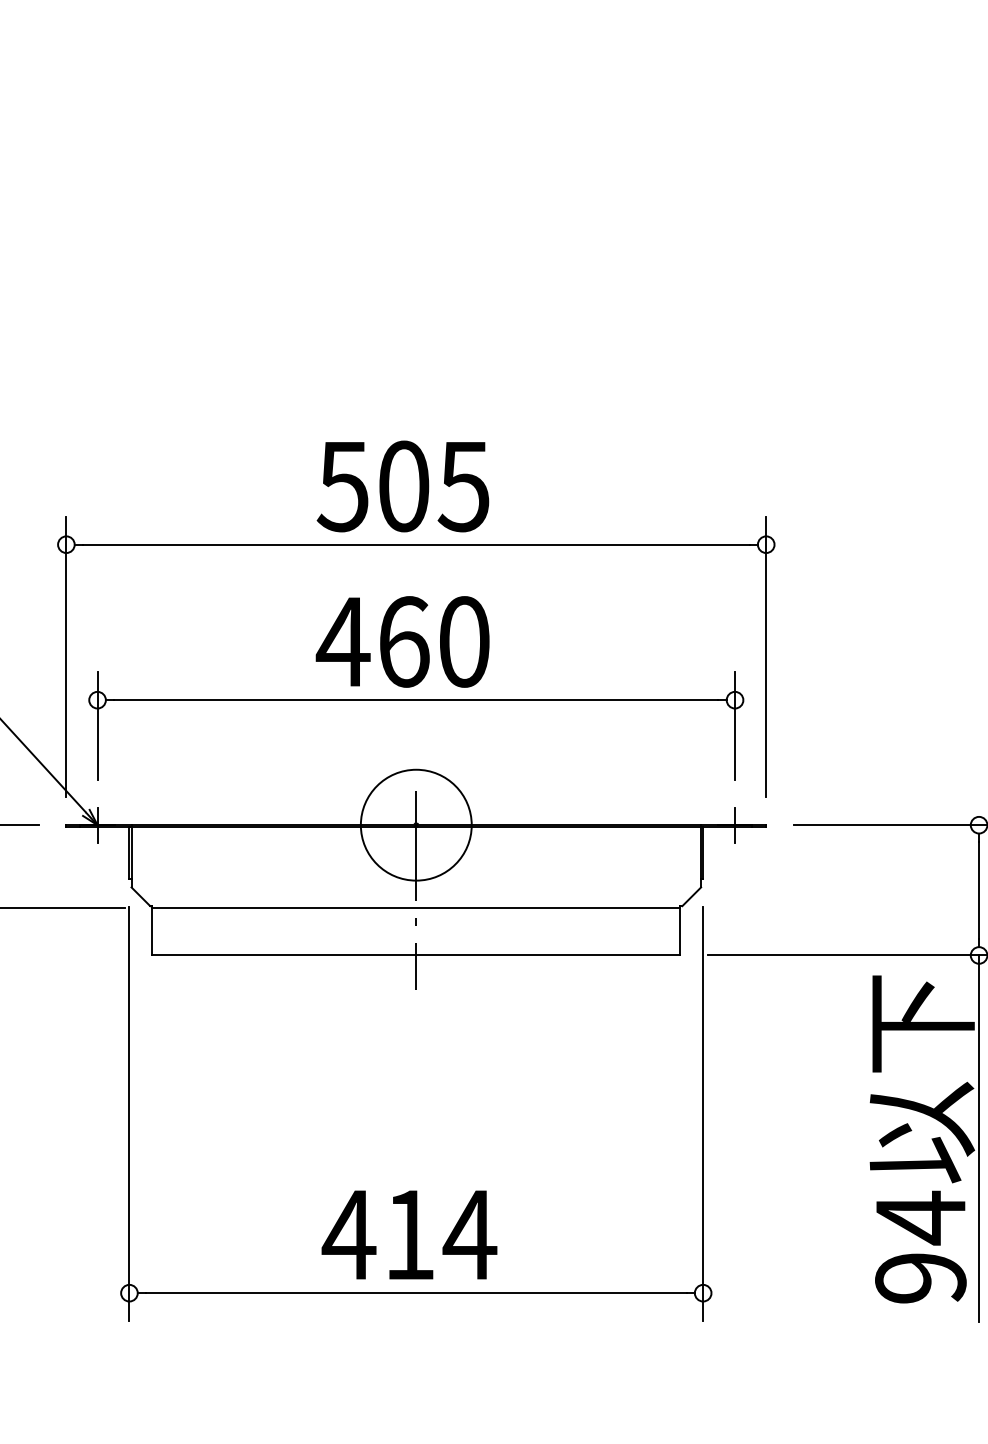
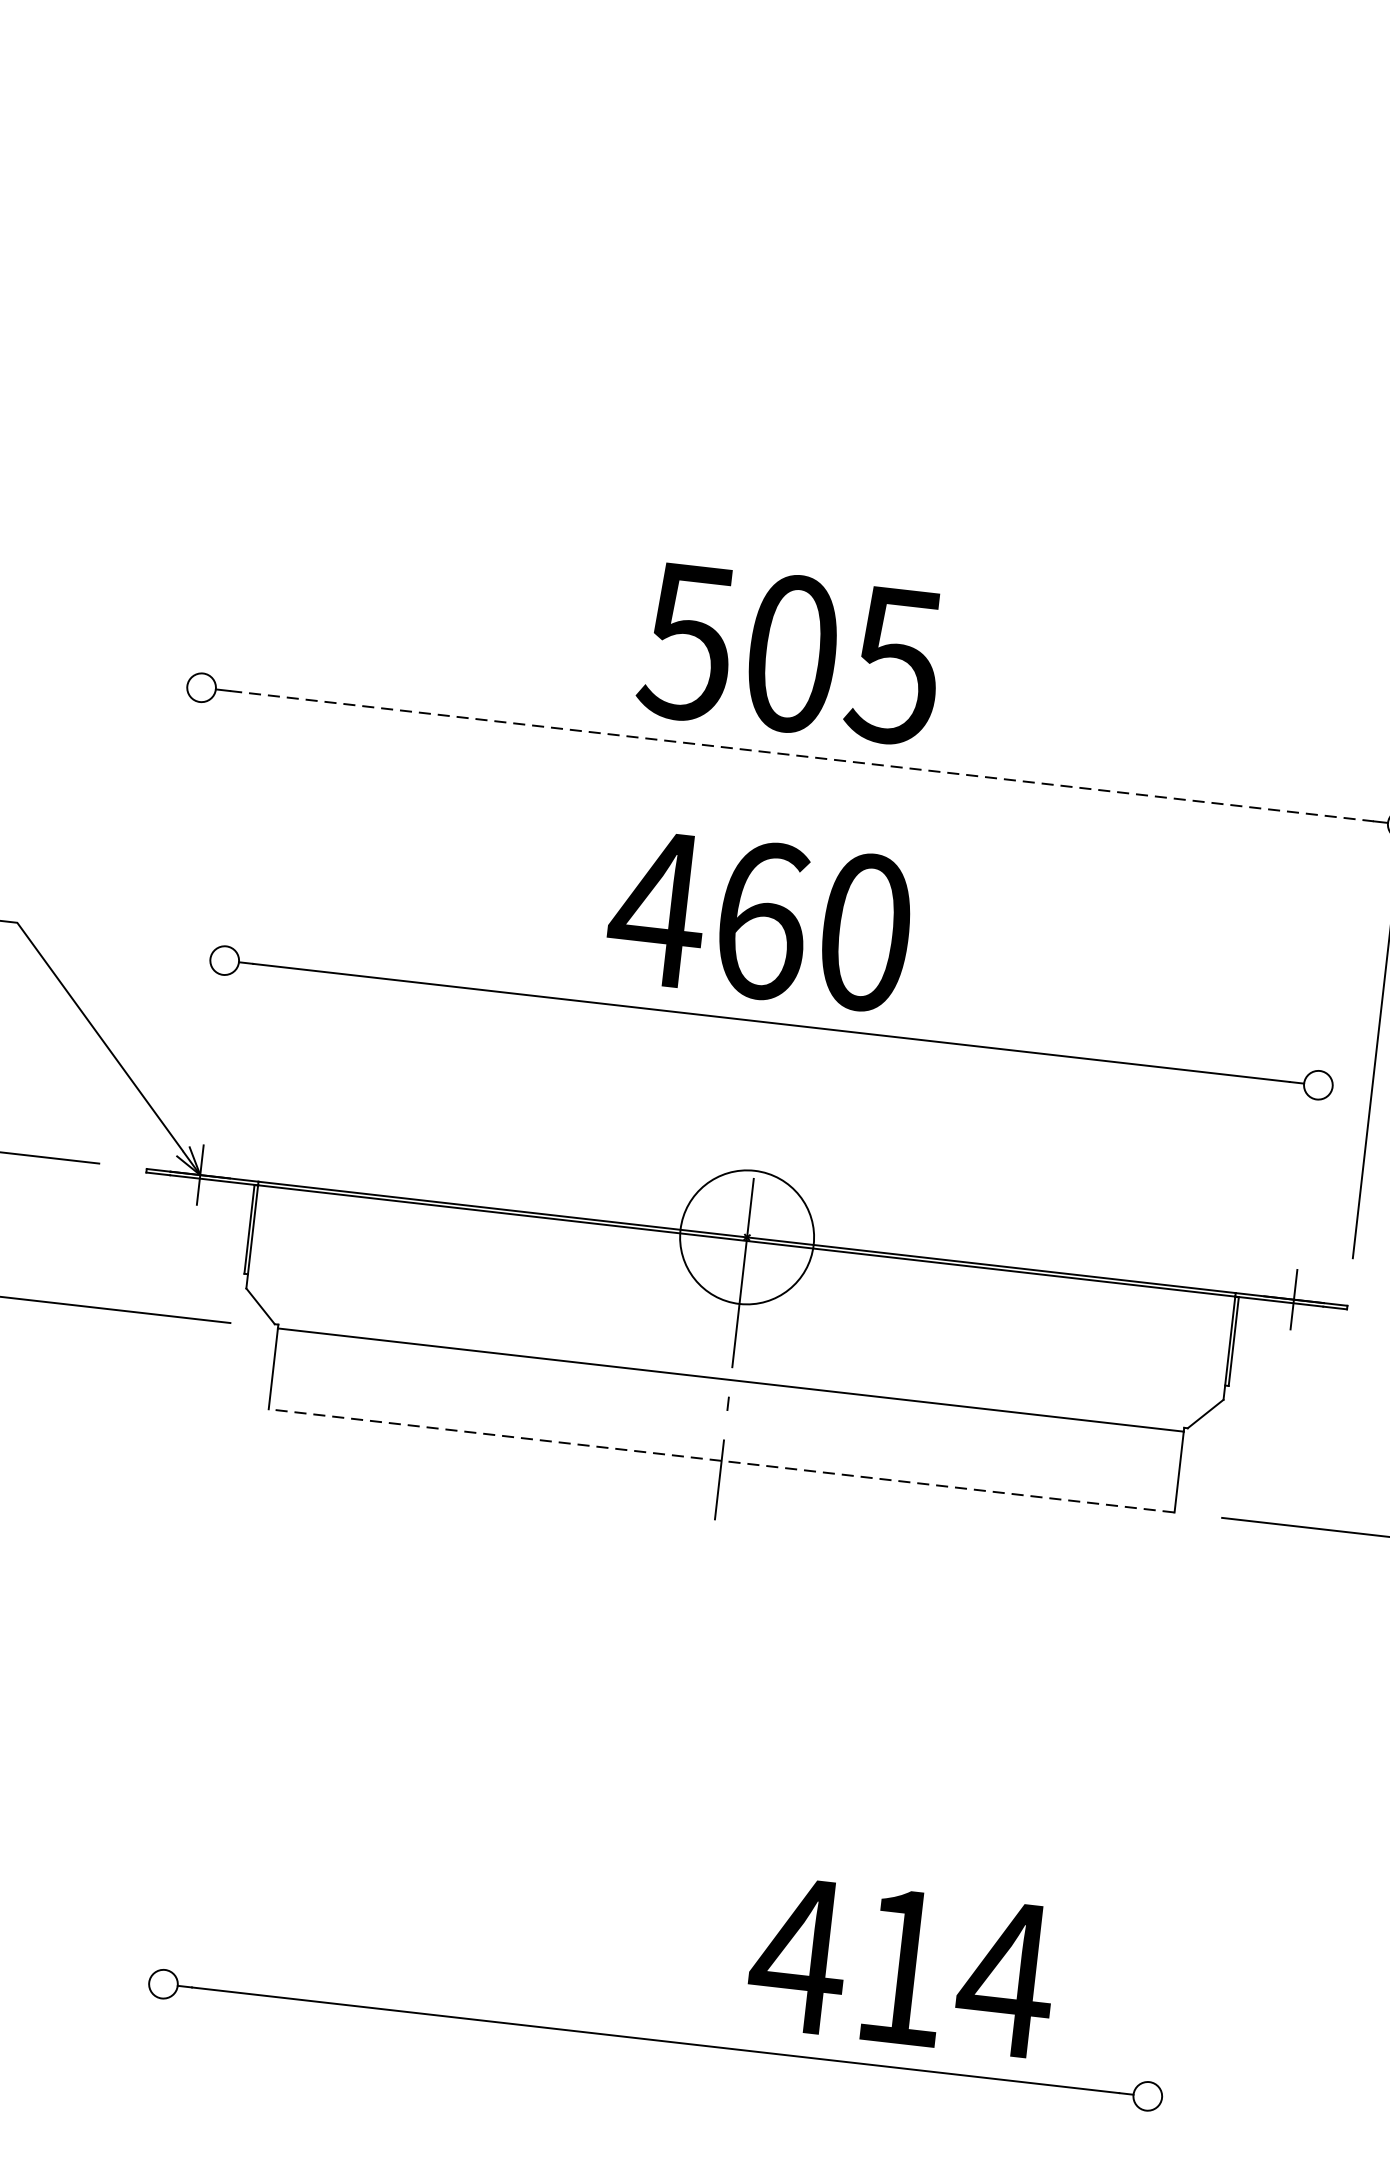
line: (416, 544) -> (802, 755), solid -> dashed
line: (66, 656) -> (179, 879), removed
line: (97, 726) -> (219, 1005), removed
line: (735, 726) -> (1314, 1130), removed
circle: (415, 824) -> (745, 1236), size x0.7
line: (415, 955) -> (720, 1460), solid -> dashed
line: (129, 1113) -> (198, 1675), removed
line: (703, 1113) -> (1183, 1788), removed
text: (409, 1234) -> (902, 1966), moved

